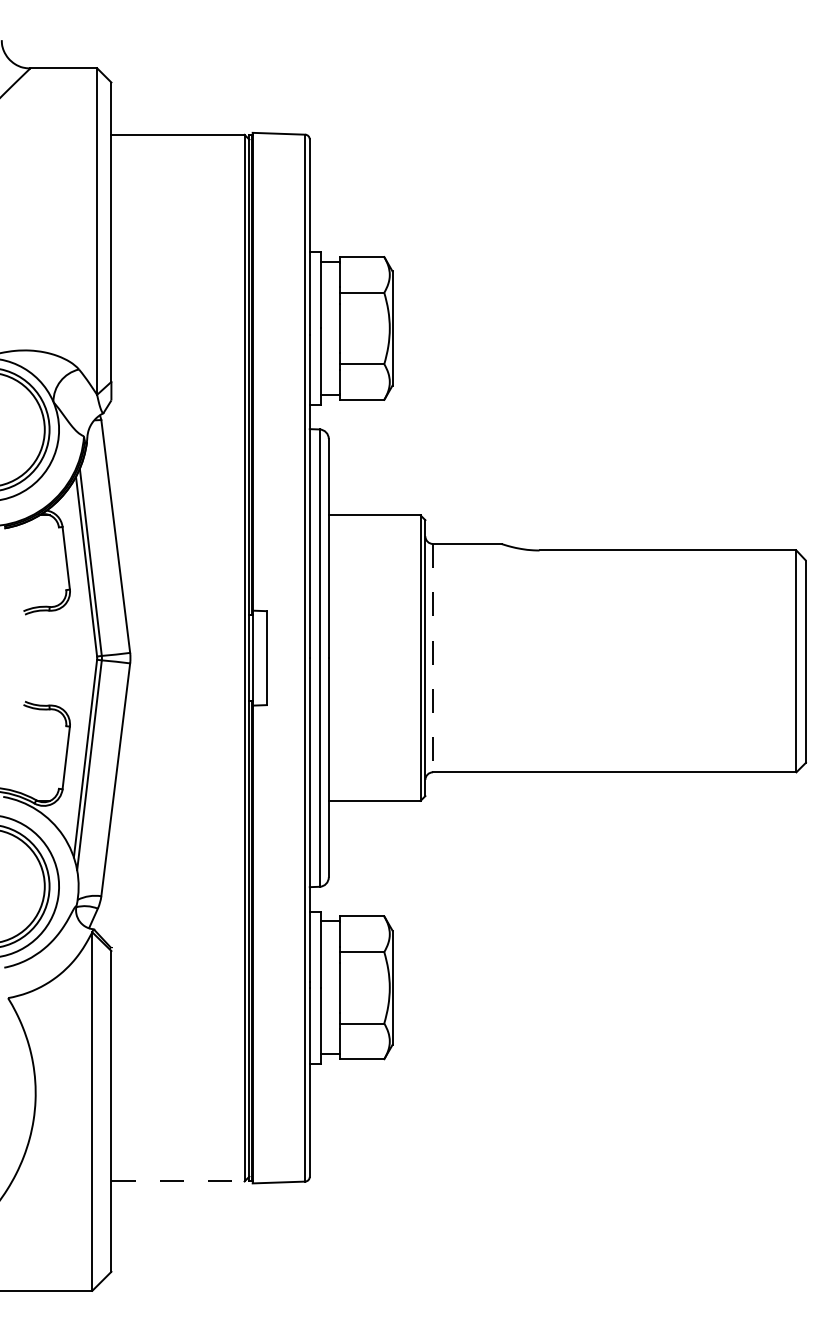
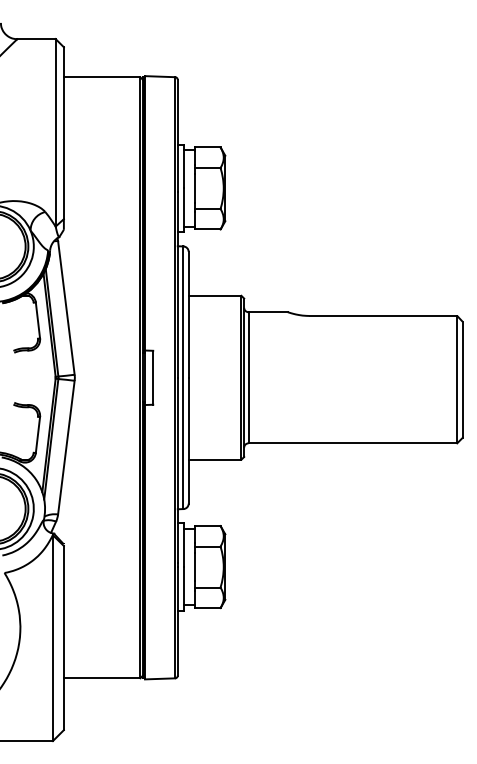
line: (432, 657) -> (248, 377), dashed -> solid
line: (178, 1181) -> (102, 678), dashed -> solid

